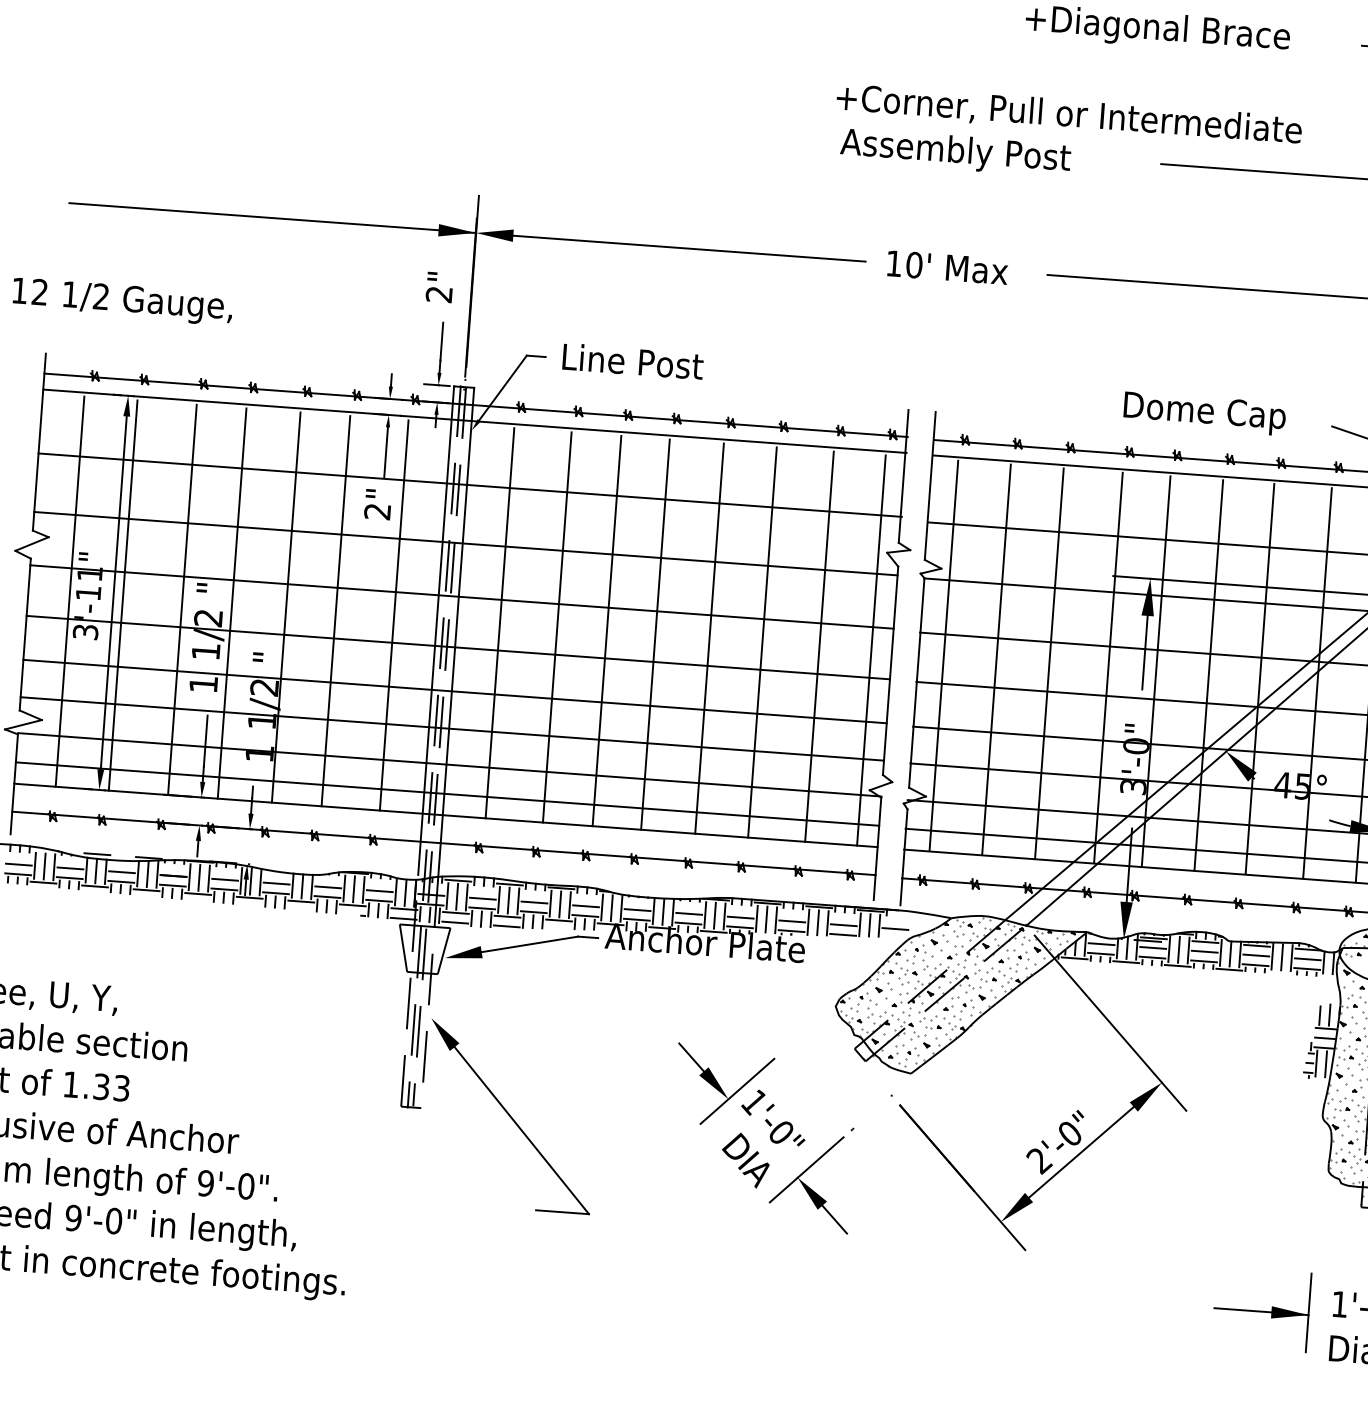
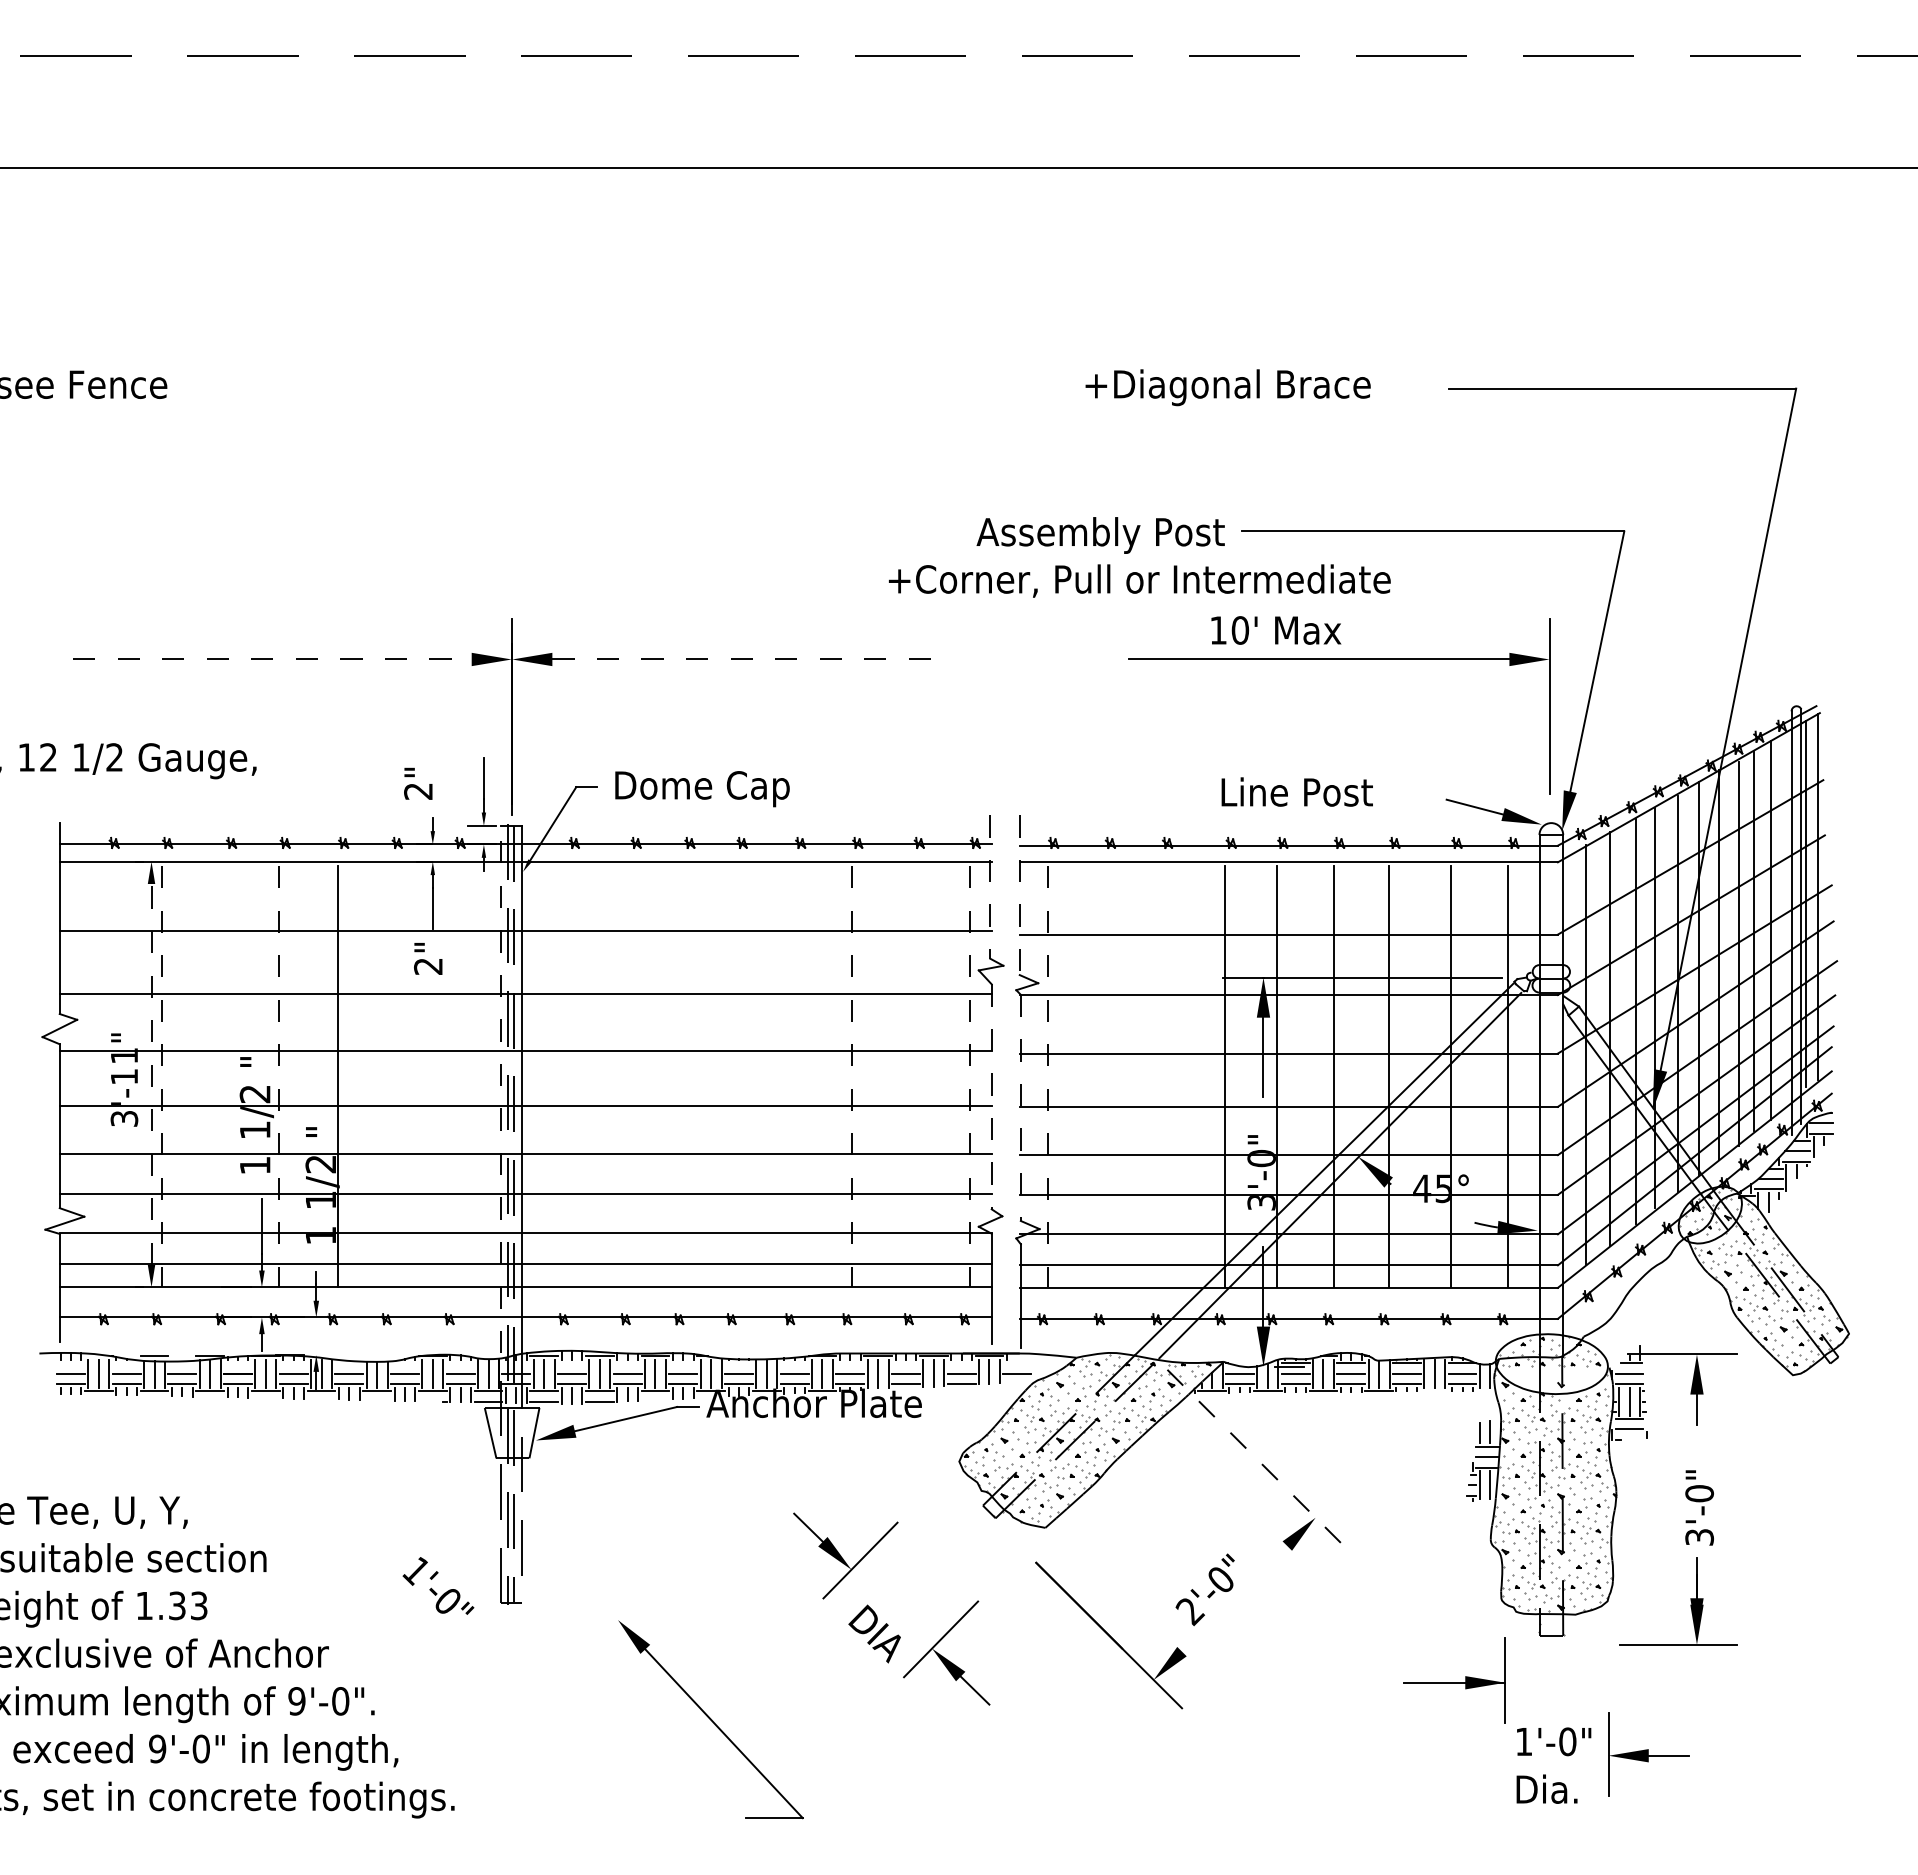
text: (1069, 114) -> (1139, 580), moved
text: (955, 152) -> (1100, 535), moved
line: (272, 218) -> (292, 659), solid -> dashed
line: (690, 248) -> (743, 659), solid -> dashed
text: (947, 267) -> (1276, 630), moved
text: (439, 287) -> (418, 783), moved
text: (644, 365) -> (703, 788), Line Post -> Dome Cap
text: (1206, 413) -> (1310, 795), Dome Cap -> Line Post
line: (903, 476) -> (990, 887), solid -> dashed
line: (929, 486) -> (1019, 895), solid -> dashed
line: (70, 591) -> (104, 1076), removed
line: (113, 591) -> (151, 1073), solid -> dashed
line: (122, 595) -> (161, 1076), solid -> dashed
line: (182, 599) -> (225, 1076), removed
line: (232, 603) -> (279, 1076), solid -> dashed
line: (335, 611) -> (391, 1076), removed
line: (394, 615) -> (454, 1076), removed
line: (499, 623) -> (568, 1076), removed
line: (557, 627) -> (630, 1076), removed
line: (436, 630) -> (500, 1089), solid -> dashed
line: (607, 631) -> (684, 1076), removed
line: (655, 634) -> (736, 1076), removed
line: (709, 638) -> (794, 1076), removed
line: (762, 642) -> (851, 1076), solid -> dashed
line: (819, 646) -> (913, 1076), removed
line: (871, 650) -> (969, 1076), solid -> dashed
line: (943, 655) -> (1047, 1076), solid -> dashed
line: (996, 659) -> (1104, 1076), removed
line: (1049, 663) -> (1161, 1076), removed
line: (890, 671) -> (991, 1097), solid -> dashed
line: (916, 683) -> (1020, 1108), solid -> dashed
line: (1110, 1022) -> (1255, 1457), solid -> dashed
part: (510, 1116) -> (710, 1719), moved
text: (773, 1117) -> (438, 1585), moved
line: (1081, 1151) -> (1234, 1598), removed
part: (1261, 1309) -> (1454, 1680), moved

